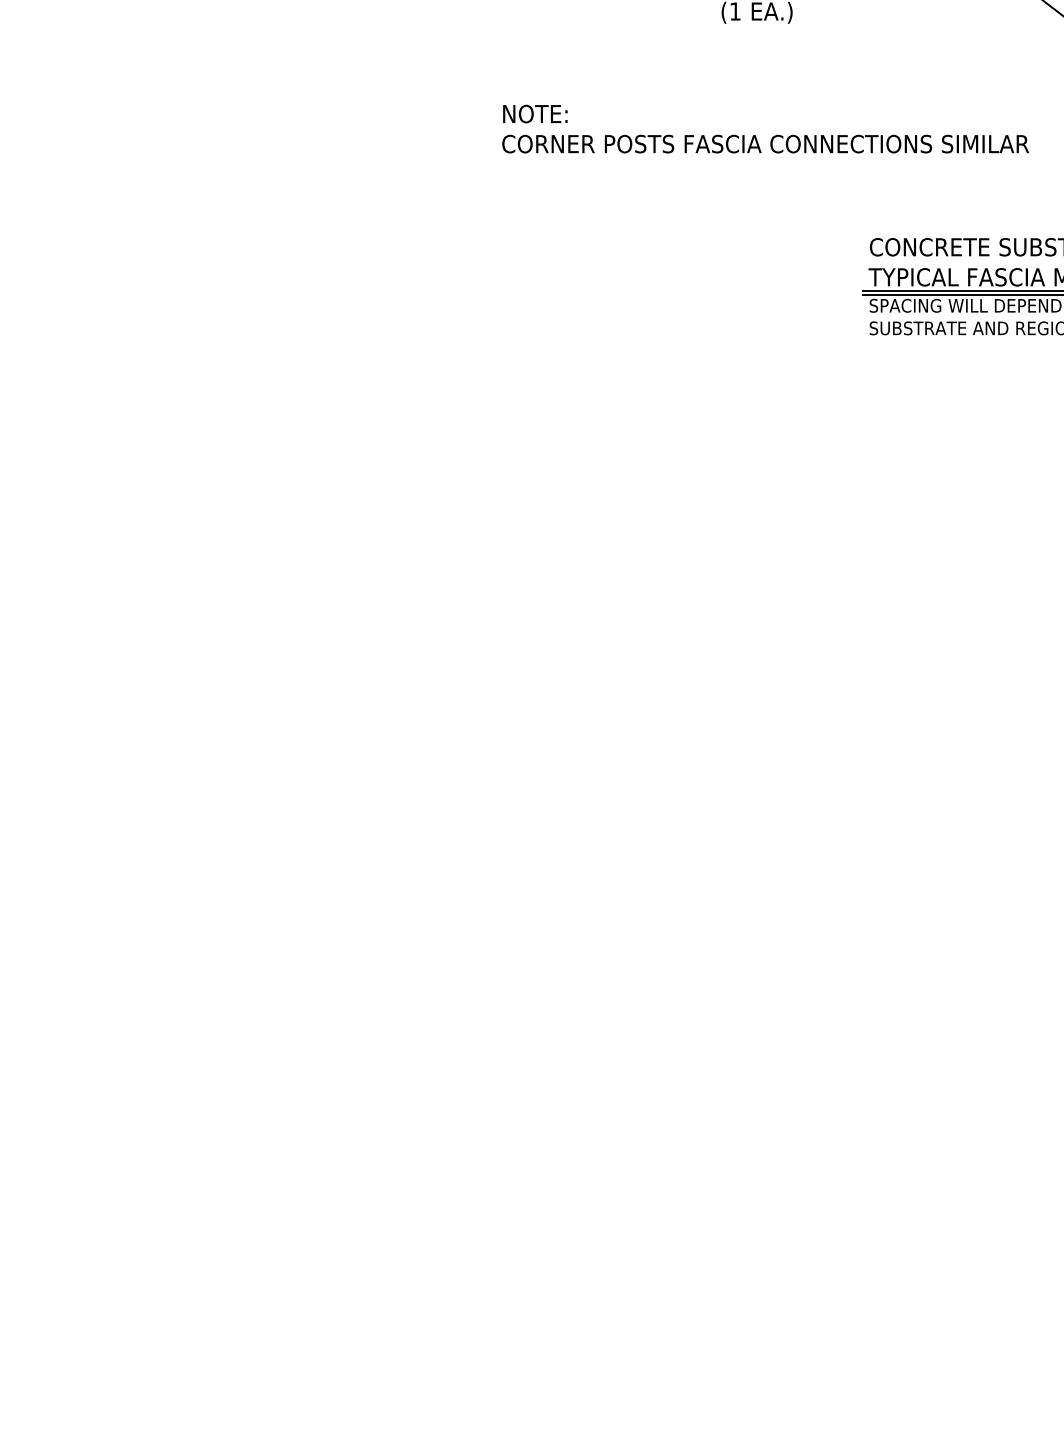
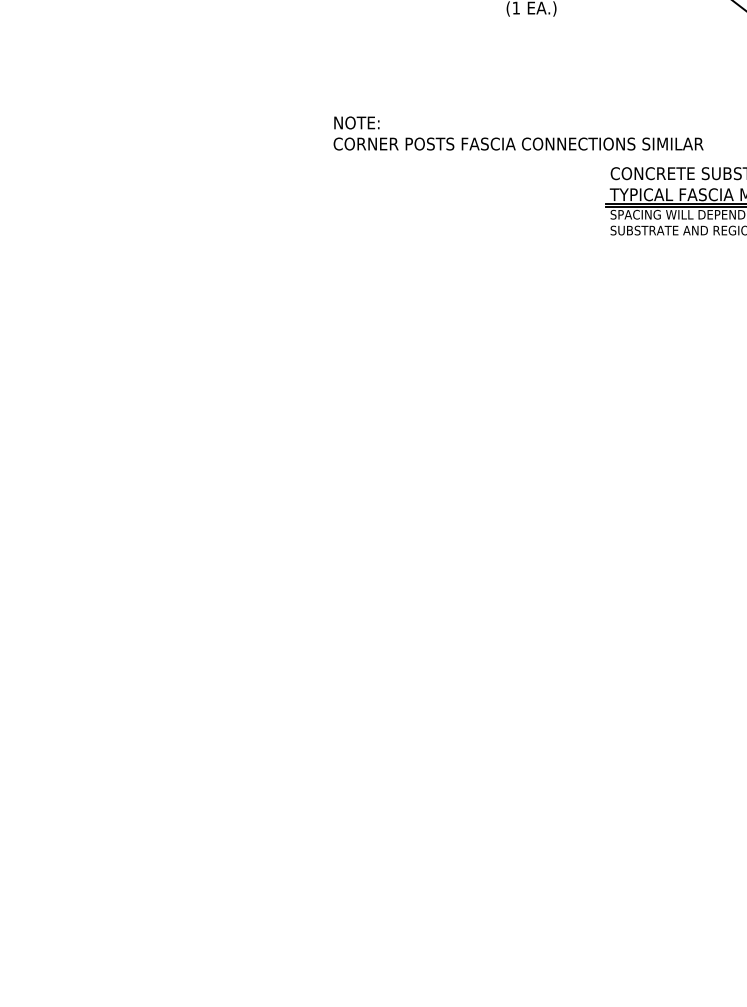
text: (765, 128) -> (518, 133), moved

